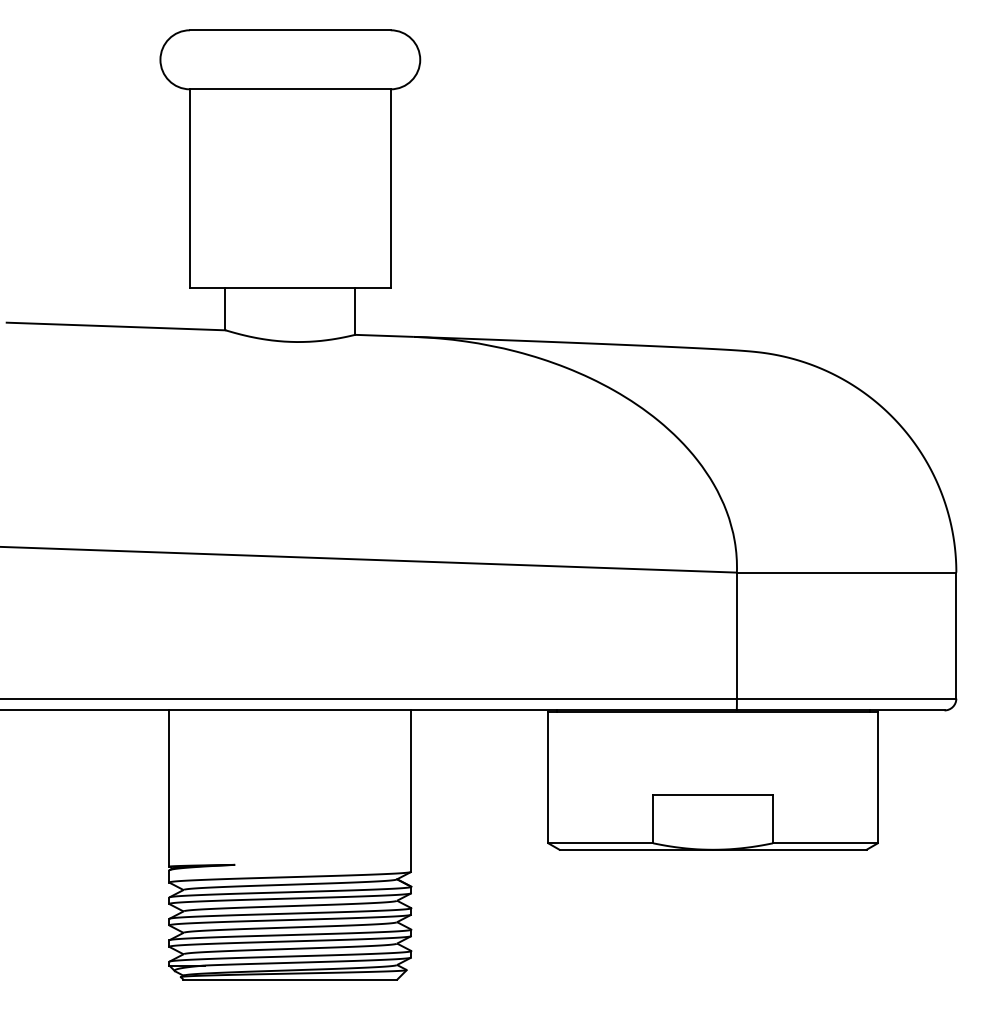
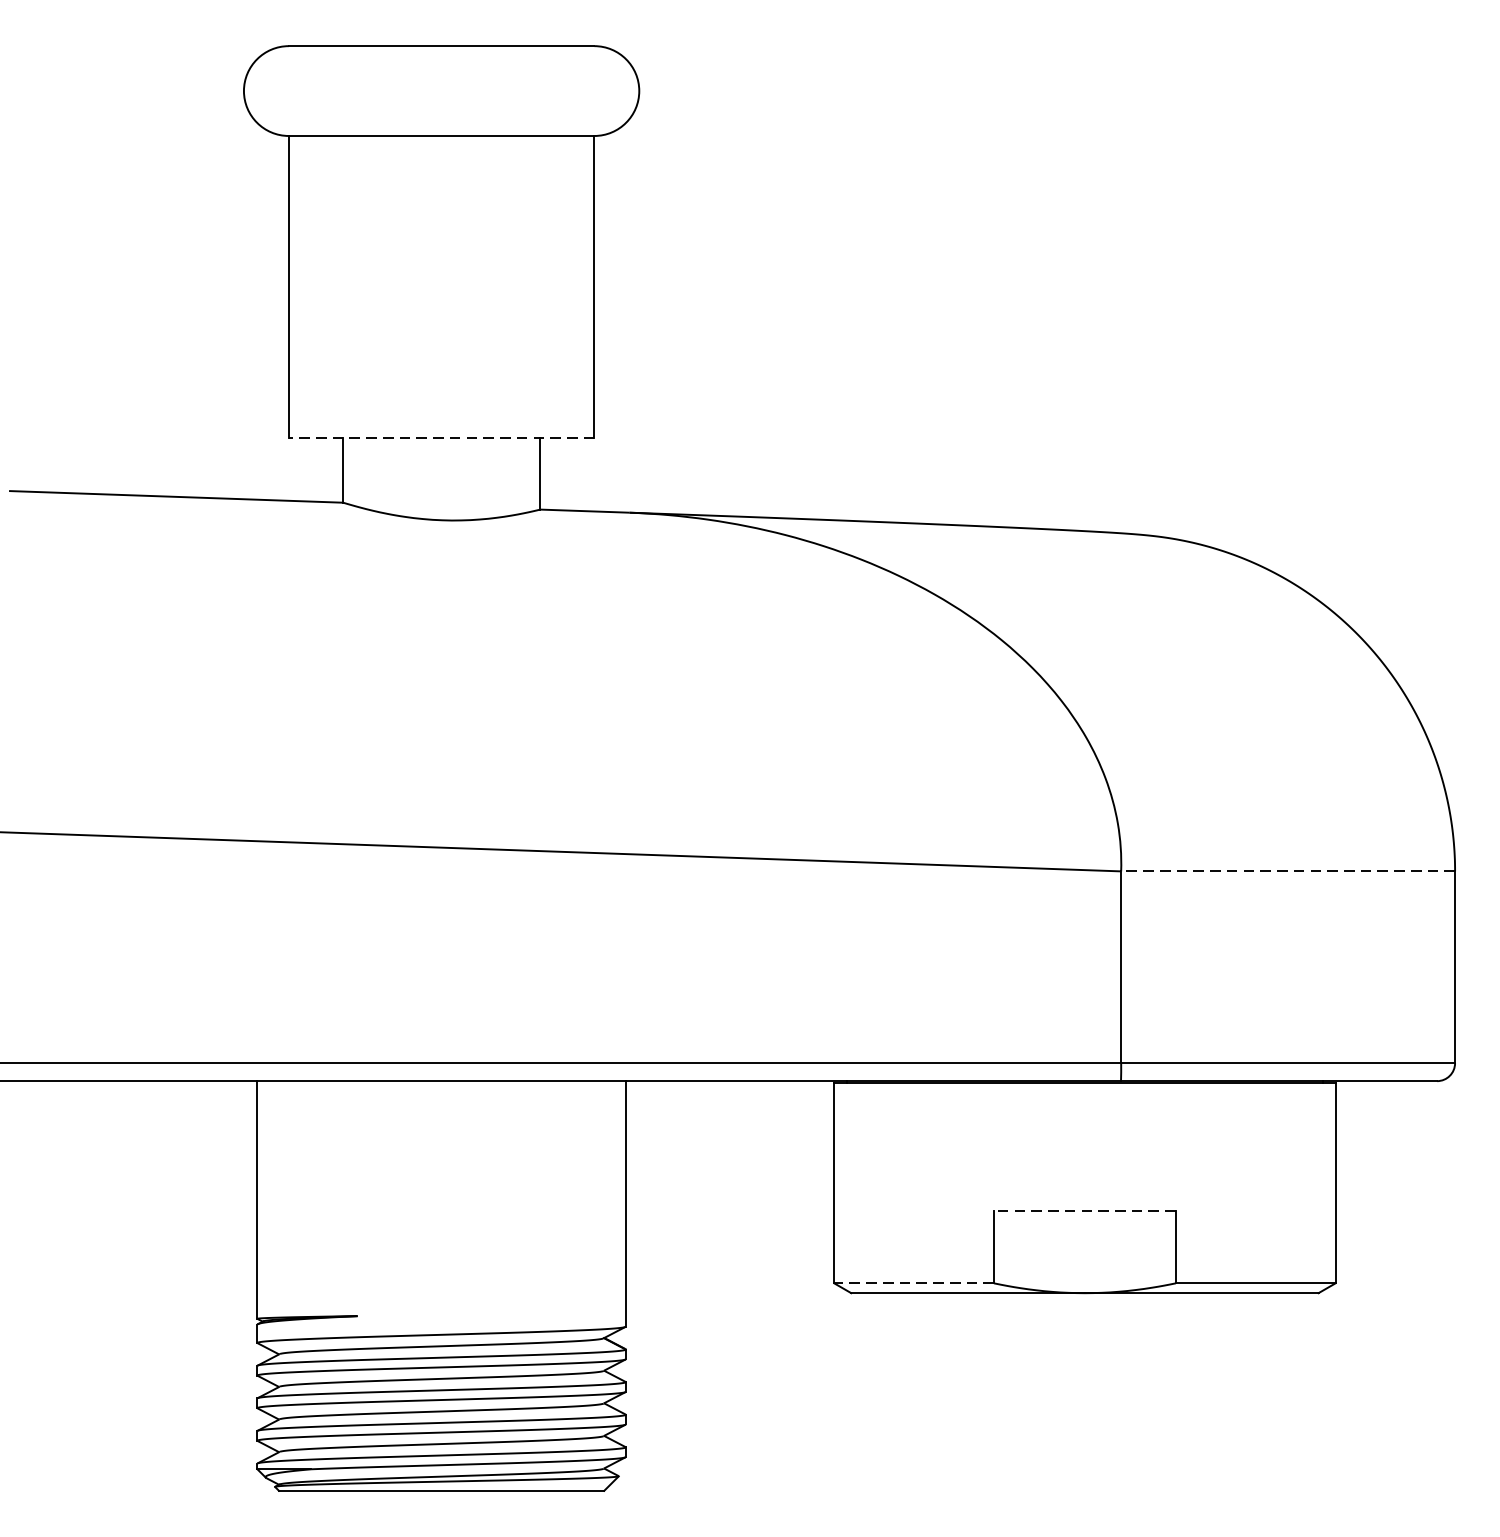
line: (289, 287) -> (440, 437), solid -> dashed
line: (846, 572) -> (1287, 871), solid -> dashed
line: (713, 795) -> (1085, 1210), solid -> dashed
line: (600, 843) -> (913, 1283), solid -> dashed

